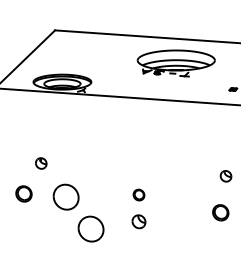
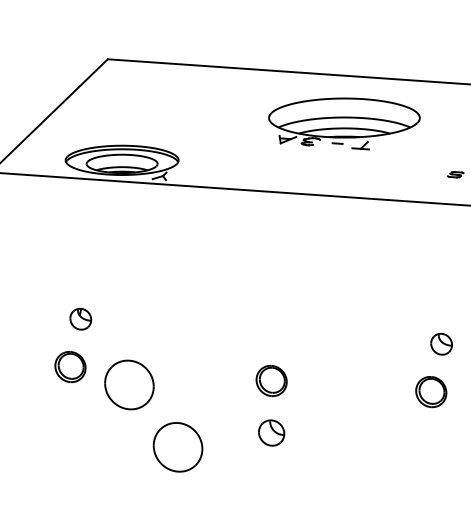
part: (23, 193) -> (69, 366), moved
part: (138, 194) -> (270, 379), size x1.43
part: (220, 212) -> (430, 391), moved

